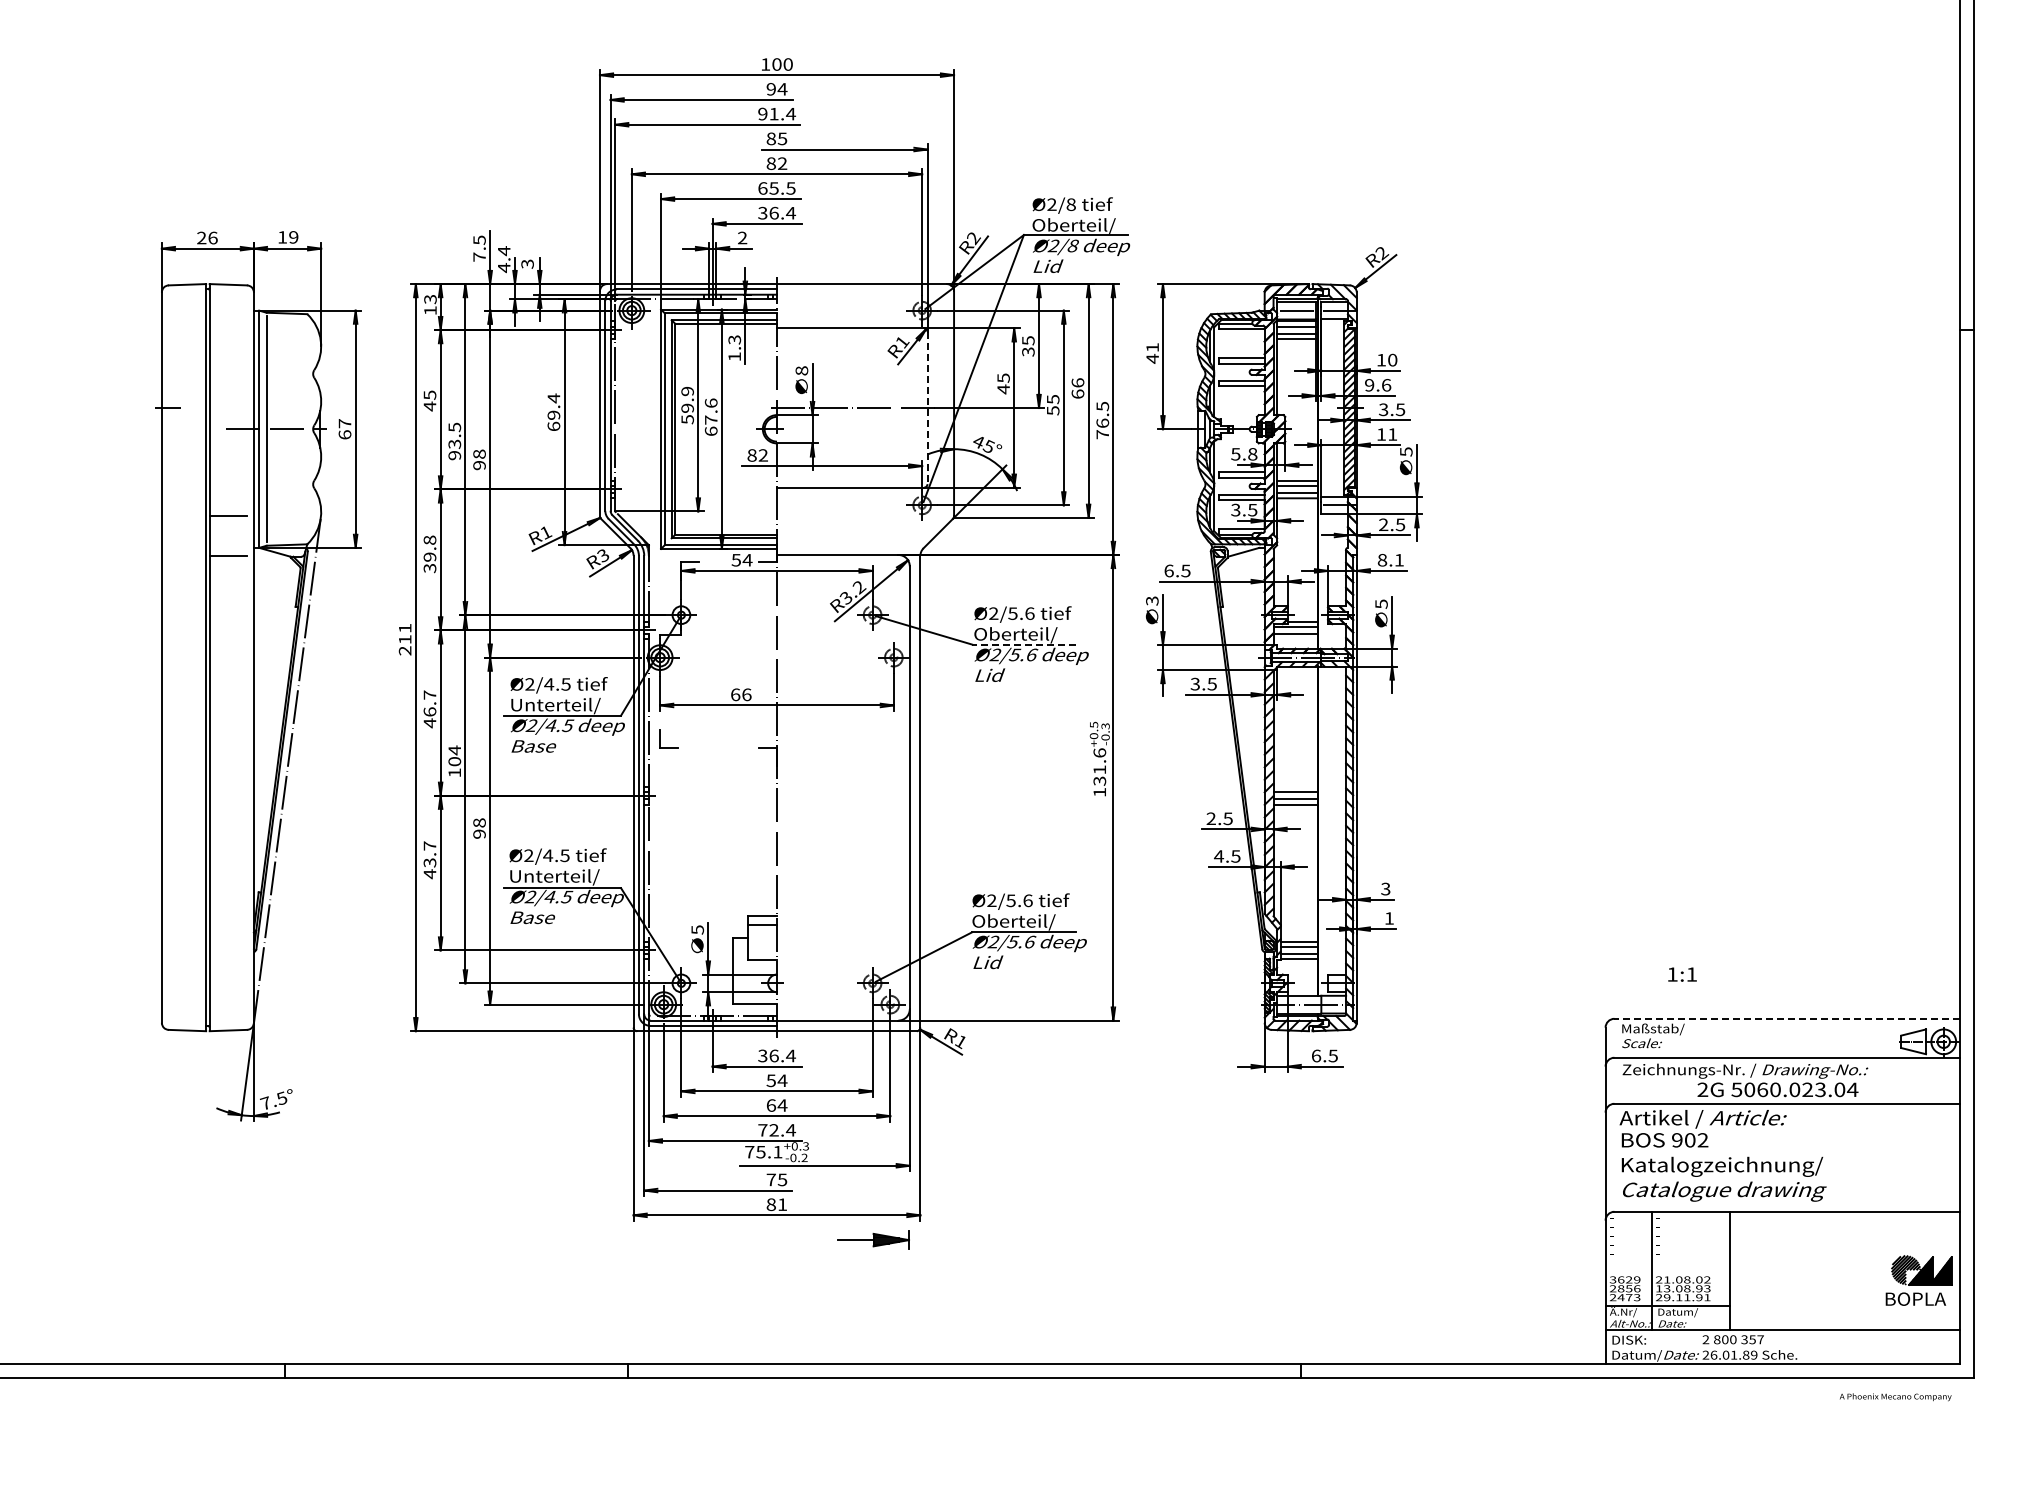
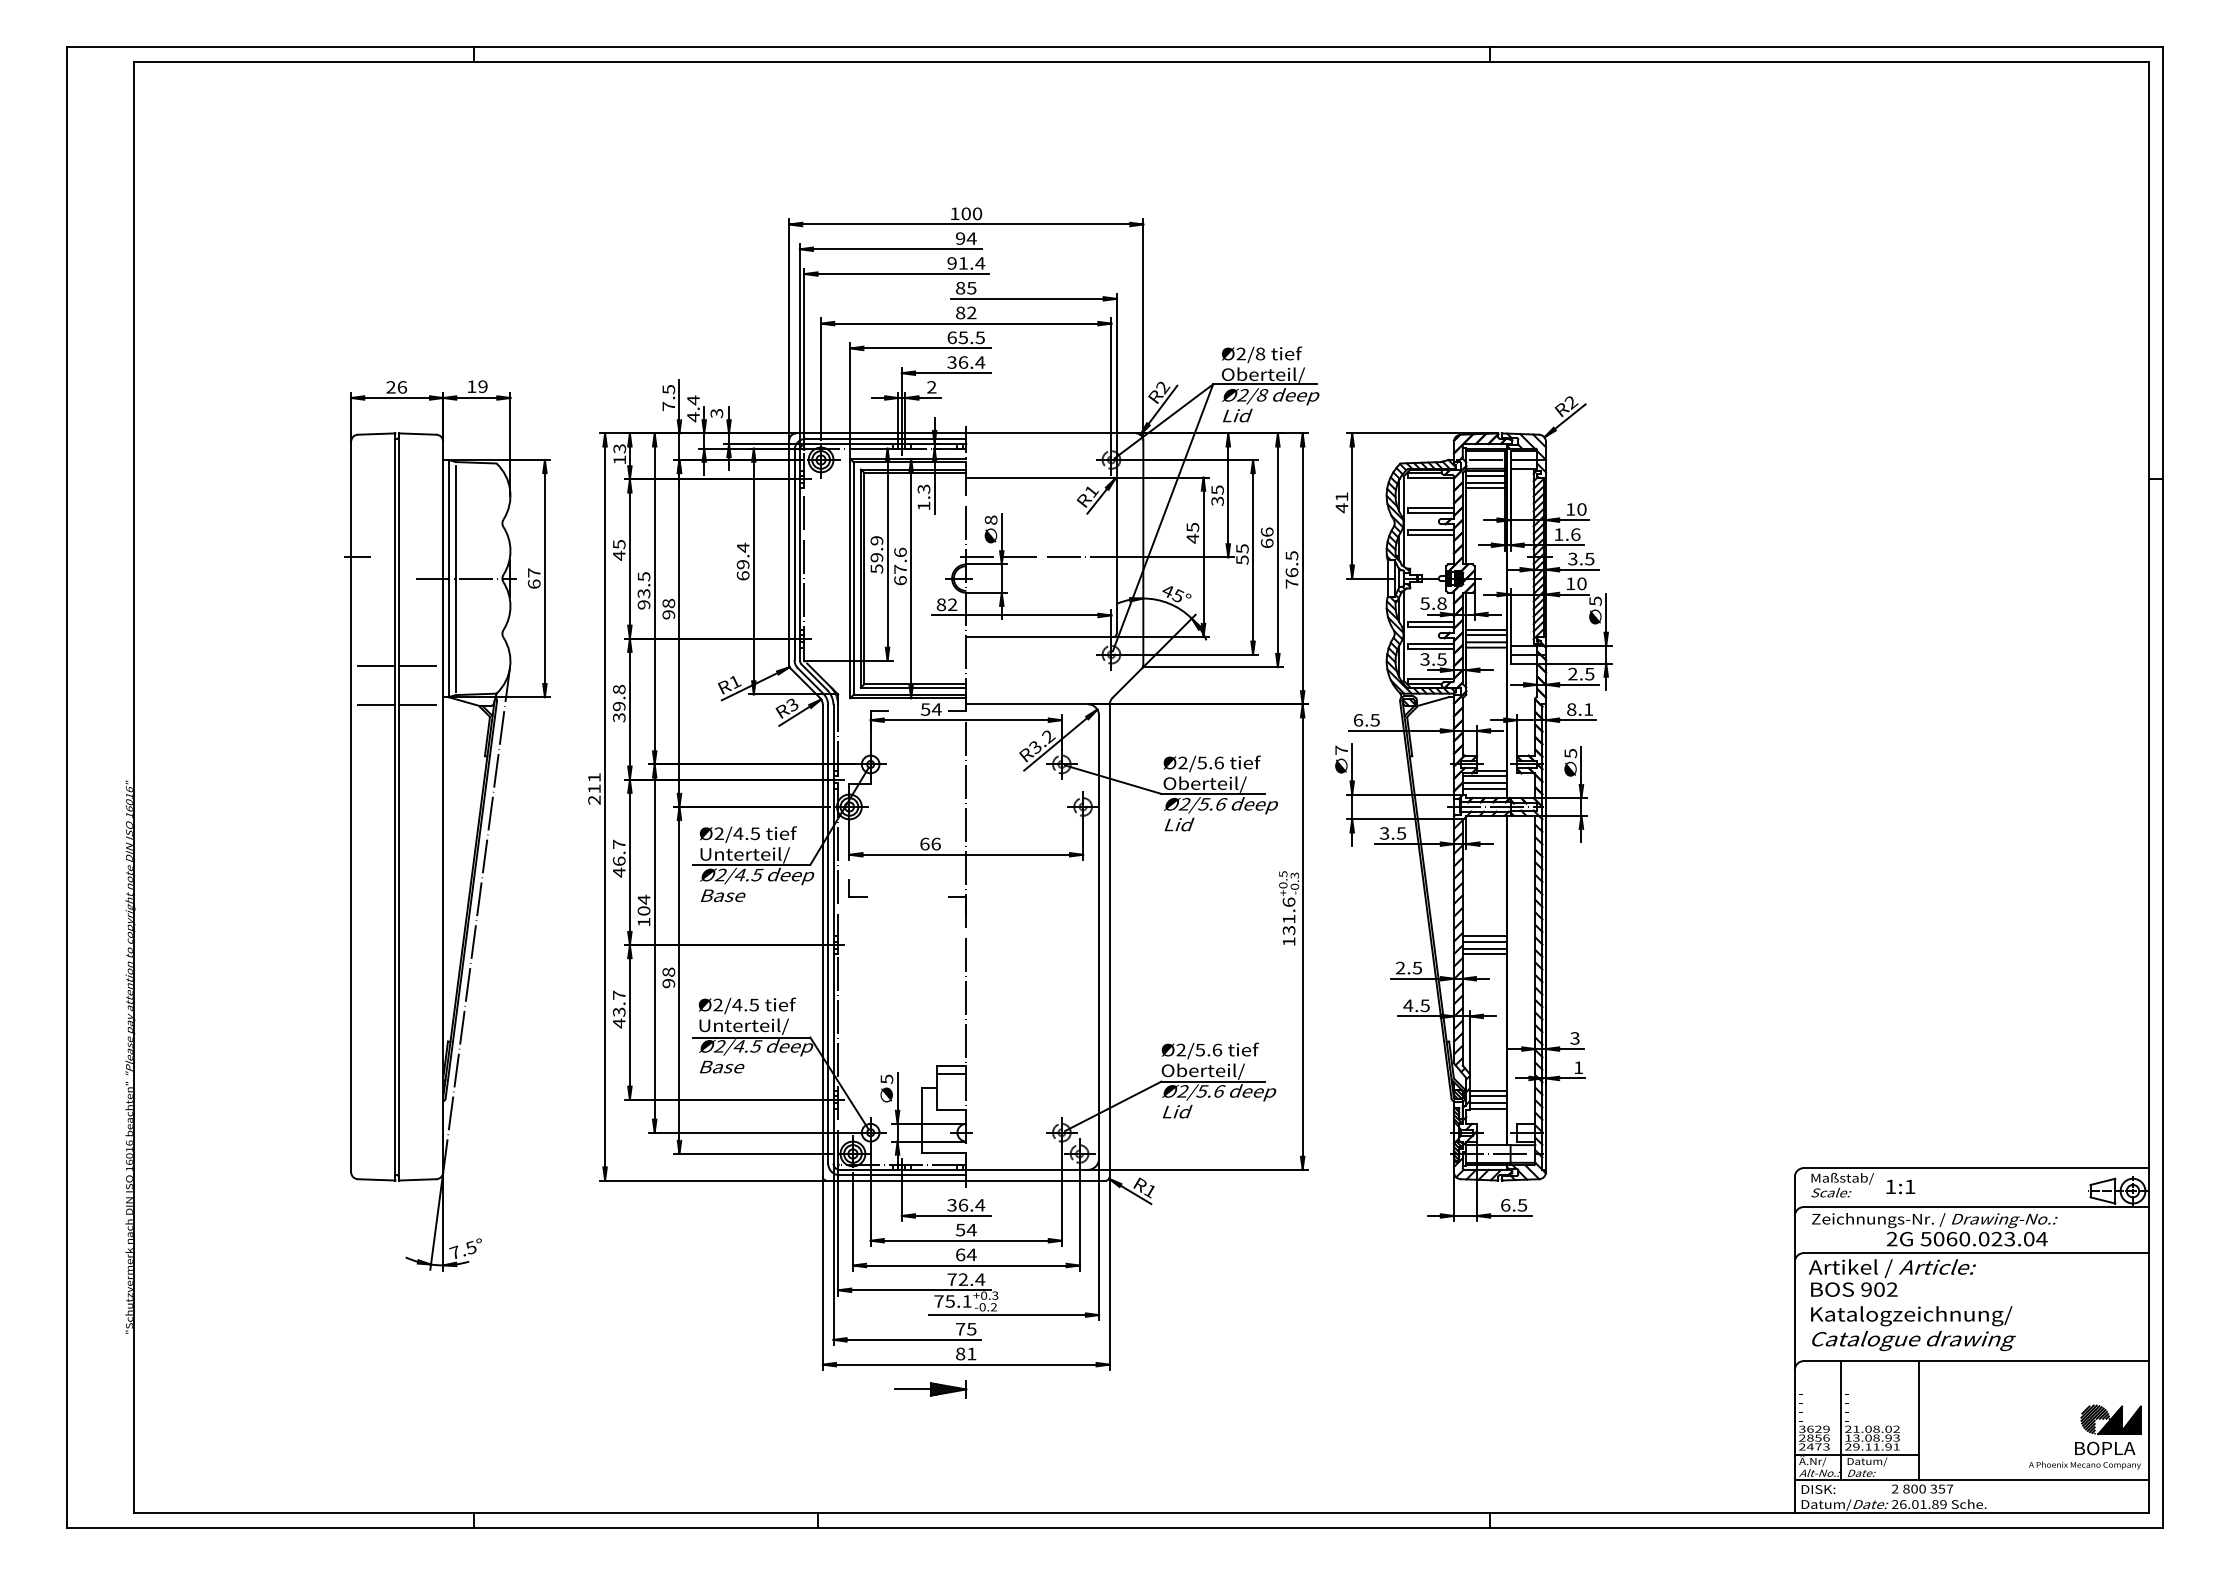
text: (1369, 385) -> (1558, 534), 9.6 -> 1.6
line: (927, 408) -> (1116, 557), dashed -> solid
text: (1392, 434) -> (1581, 583), 11 -> 10
line: (187, 516) -> (376, 665), added
line: (187, 556) -> (376, 705), added
text: (1152, 601) -> (1341, 750), 3 -> 7
line: (1295, 639) -> (1484, 788), added
line: (1023, 644) -> (1212, 793), dashed -> solid
line: (1295, 787) -> (1484, 936), added
text: (1682, 974) -> (1900, 1186), moved
line: (1787, 1019) -> (1976, 1168), dashed -> solid
part: (873, 1240) -> (930, 1389), moved
text: (1895, 1397) -> (2084, 1465), moved

